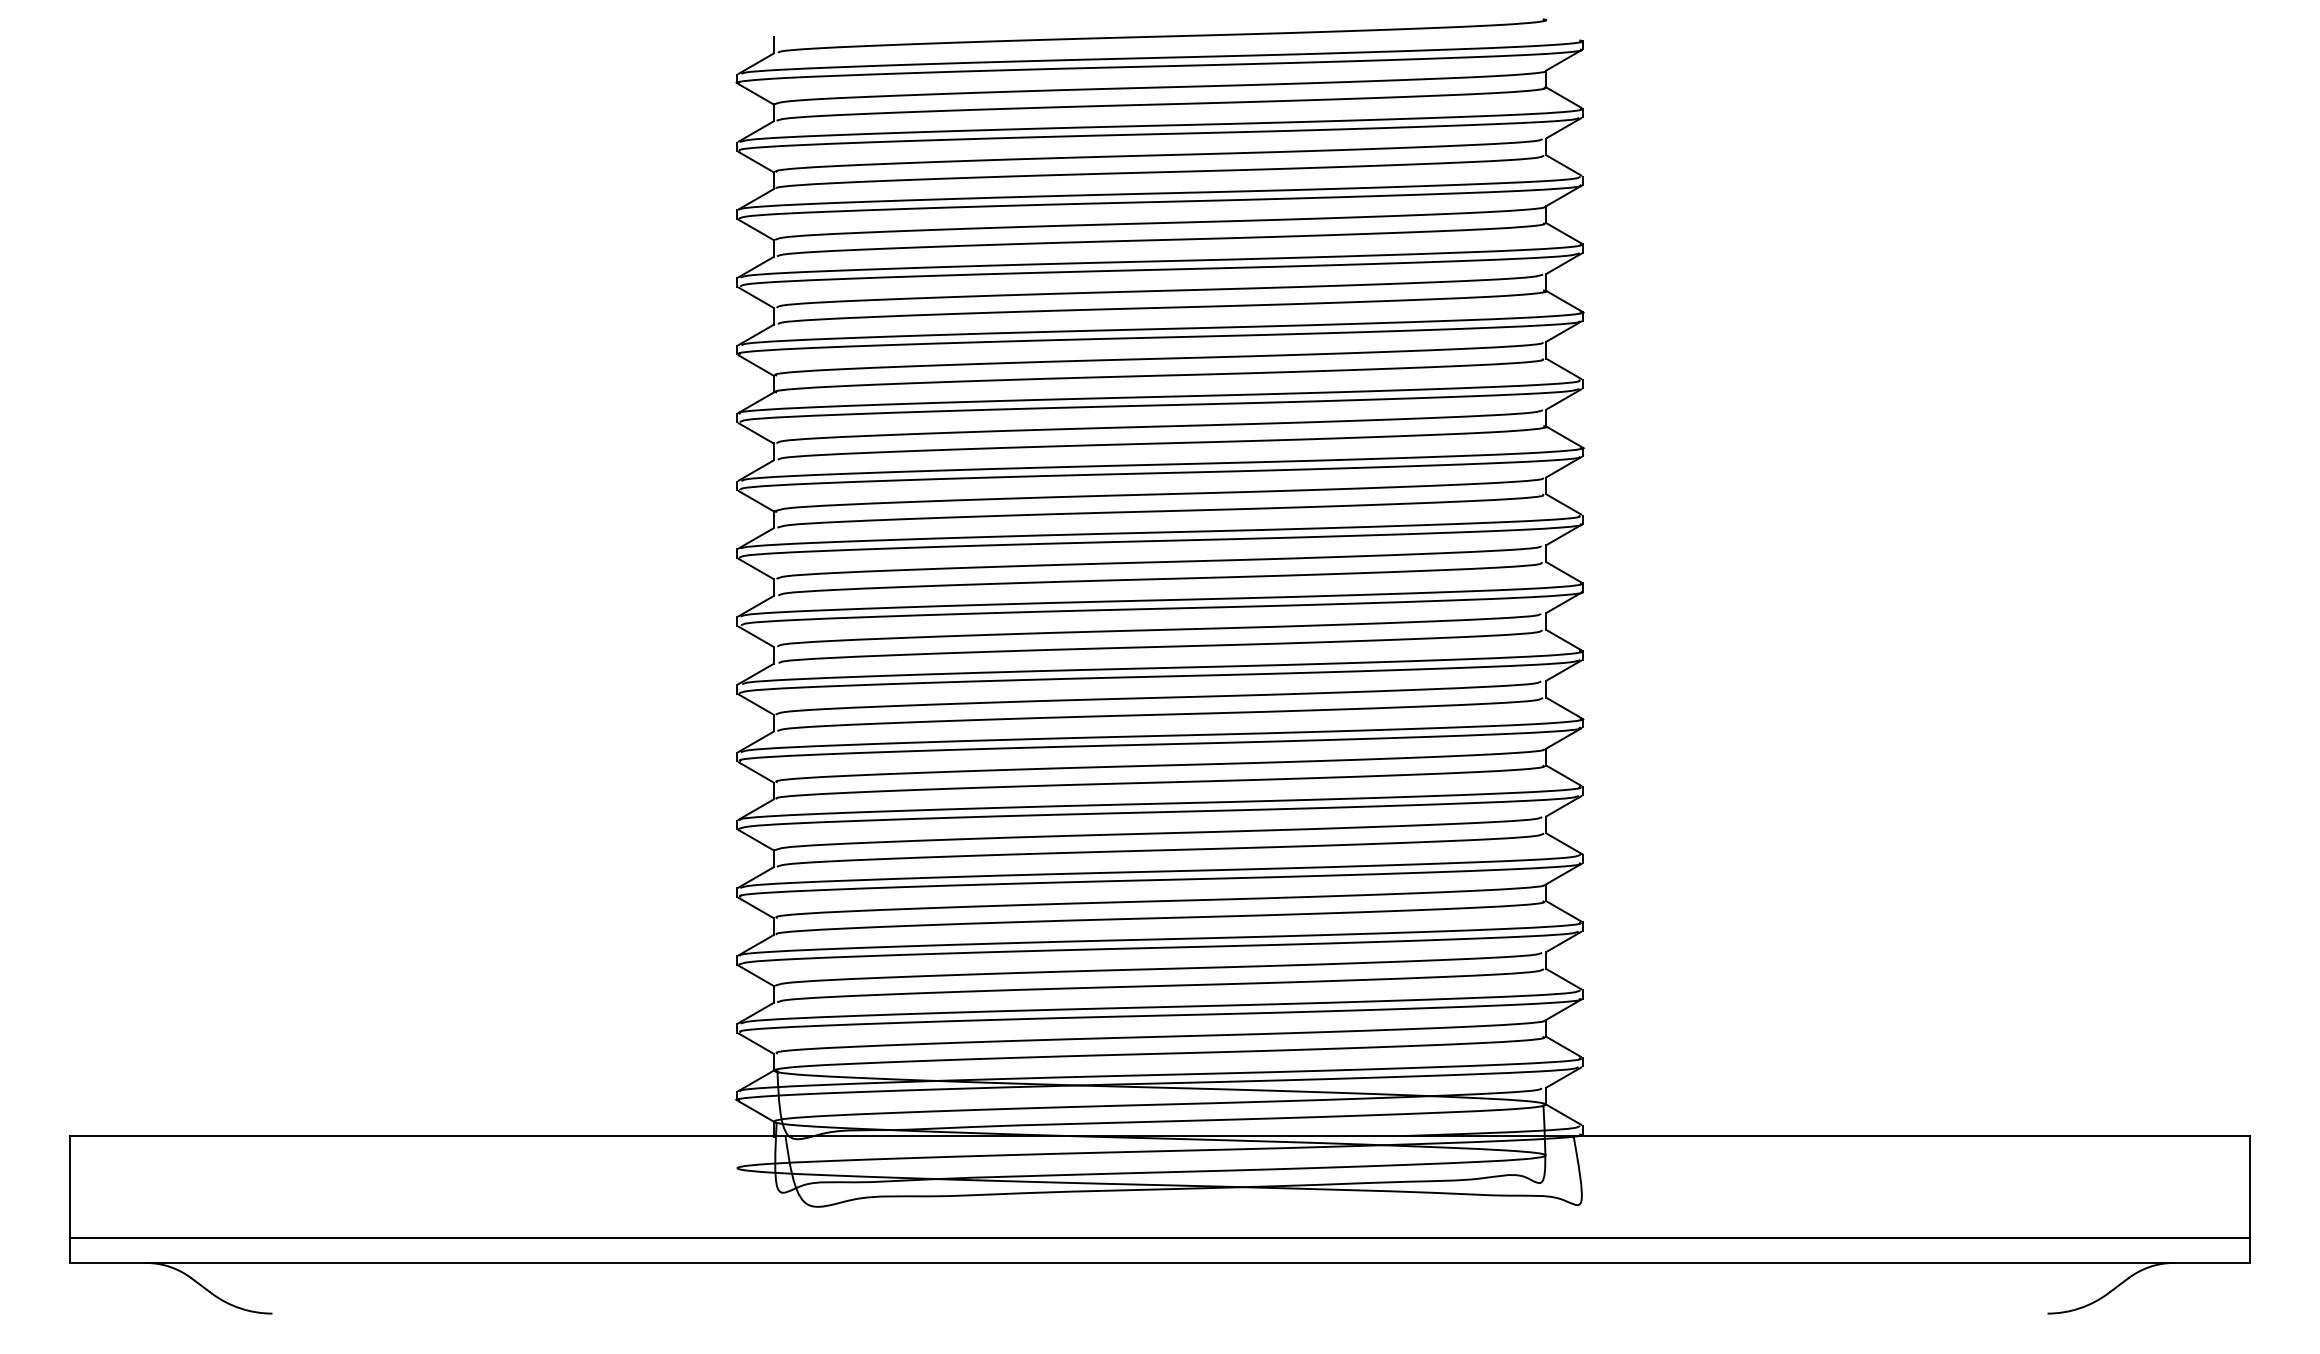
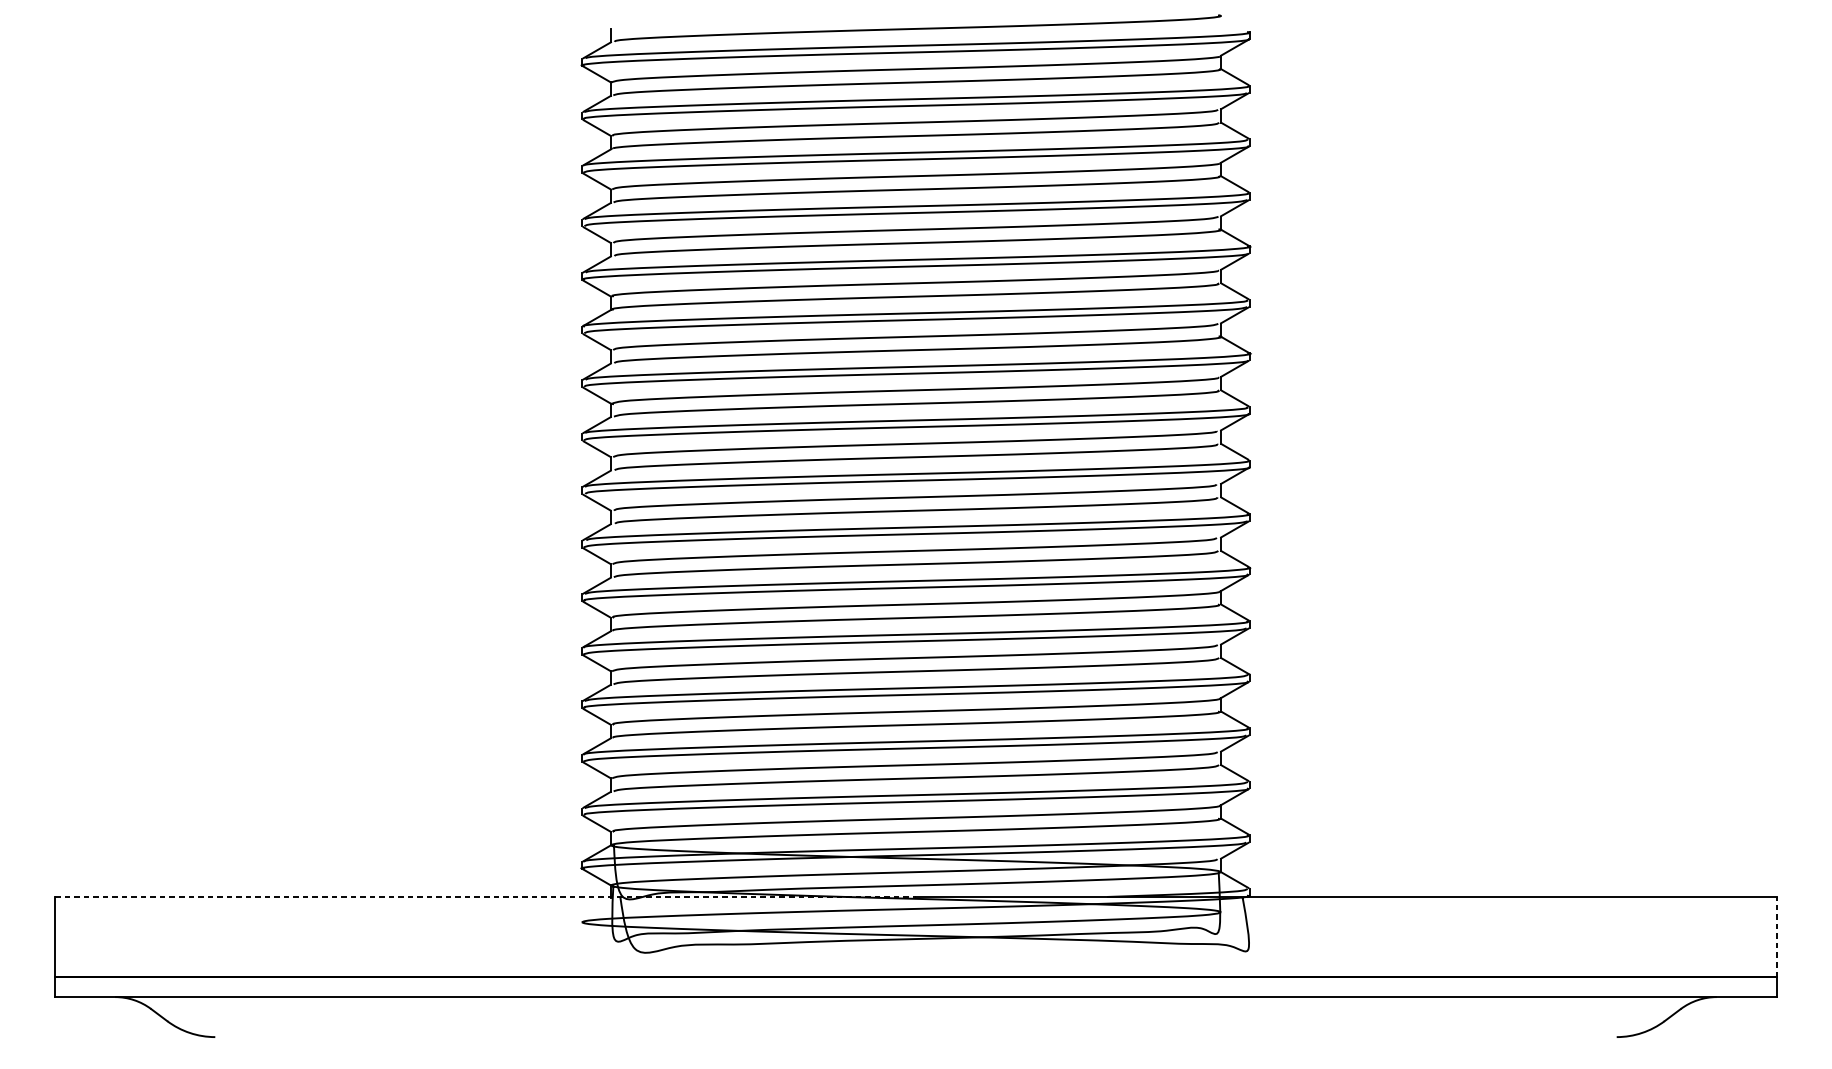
line: (615, 1136) -> (486, 897), solid -> dashed
line: (2250, 1186) -> (1776, 936), solid -> dashed

